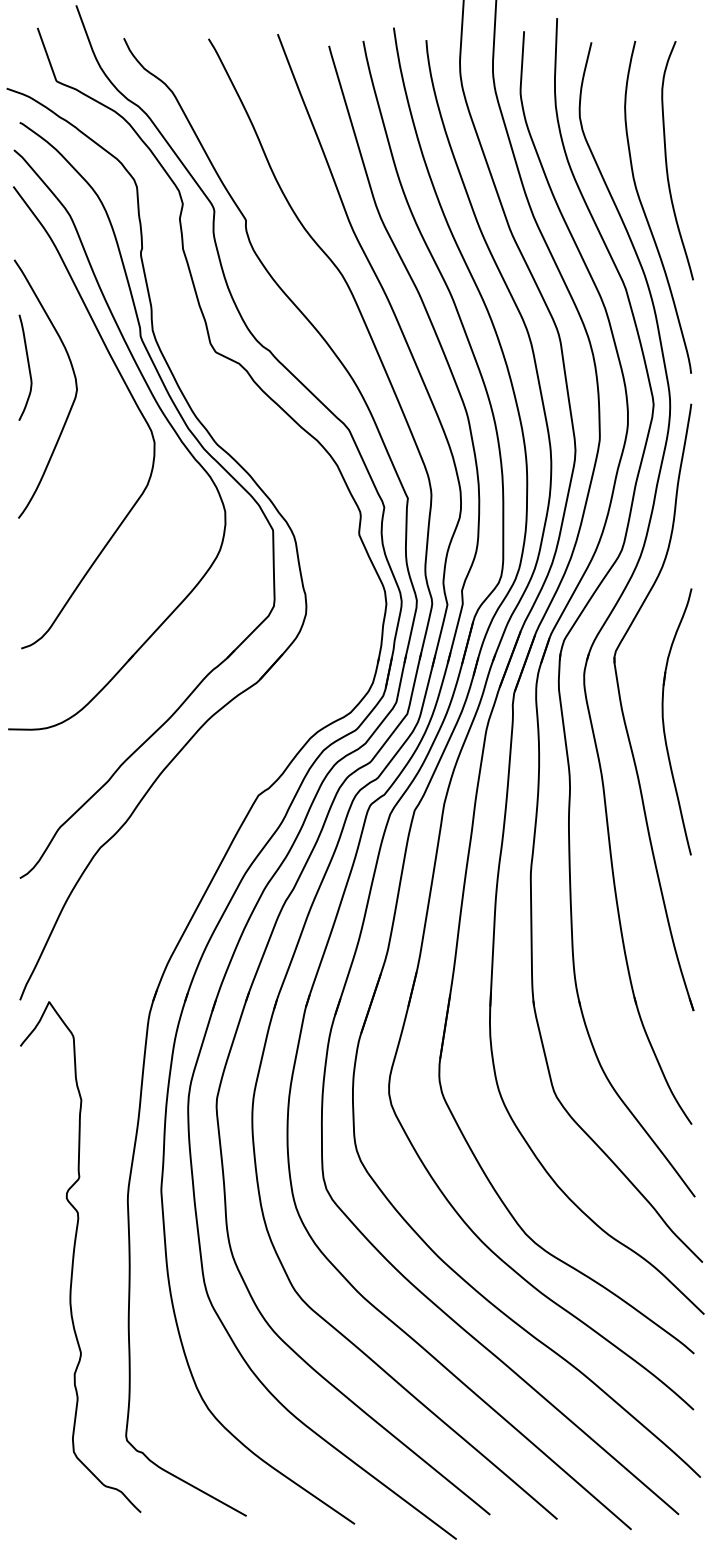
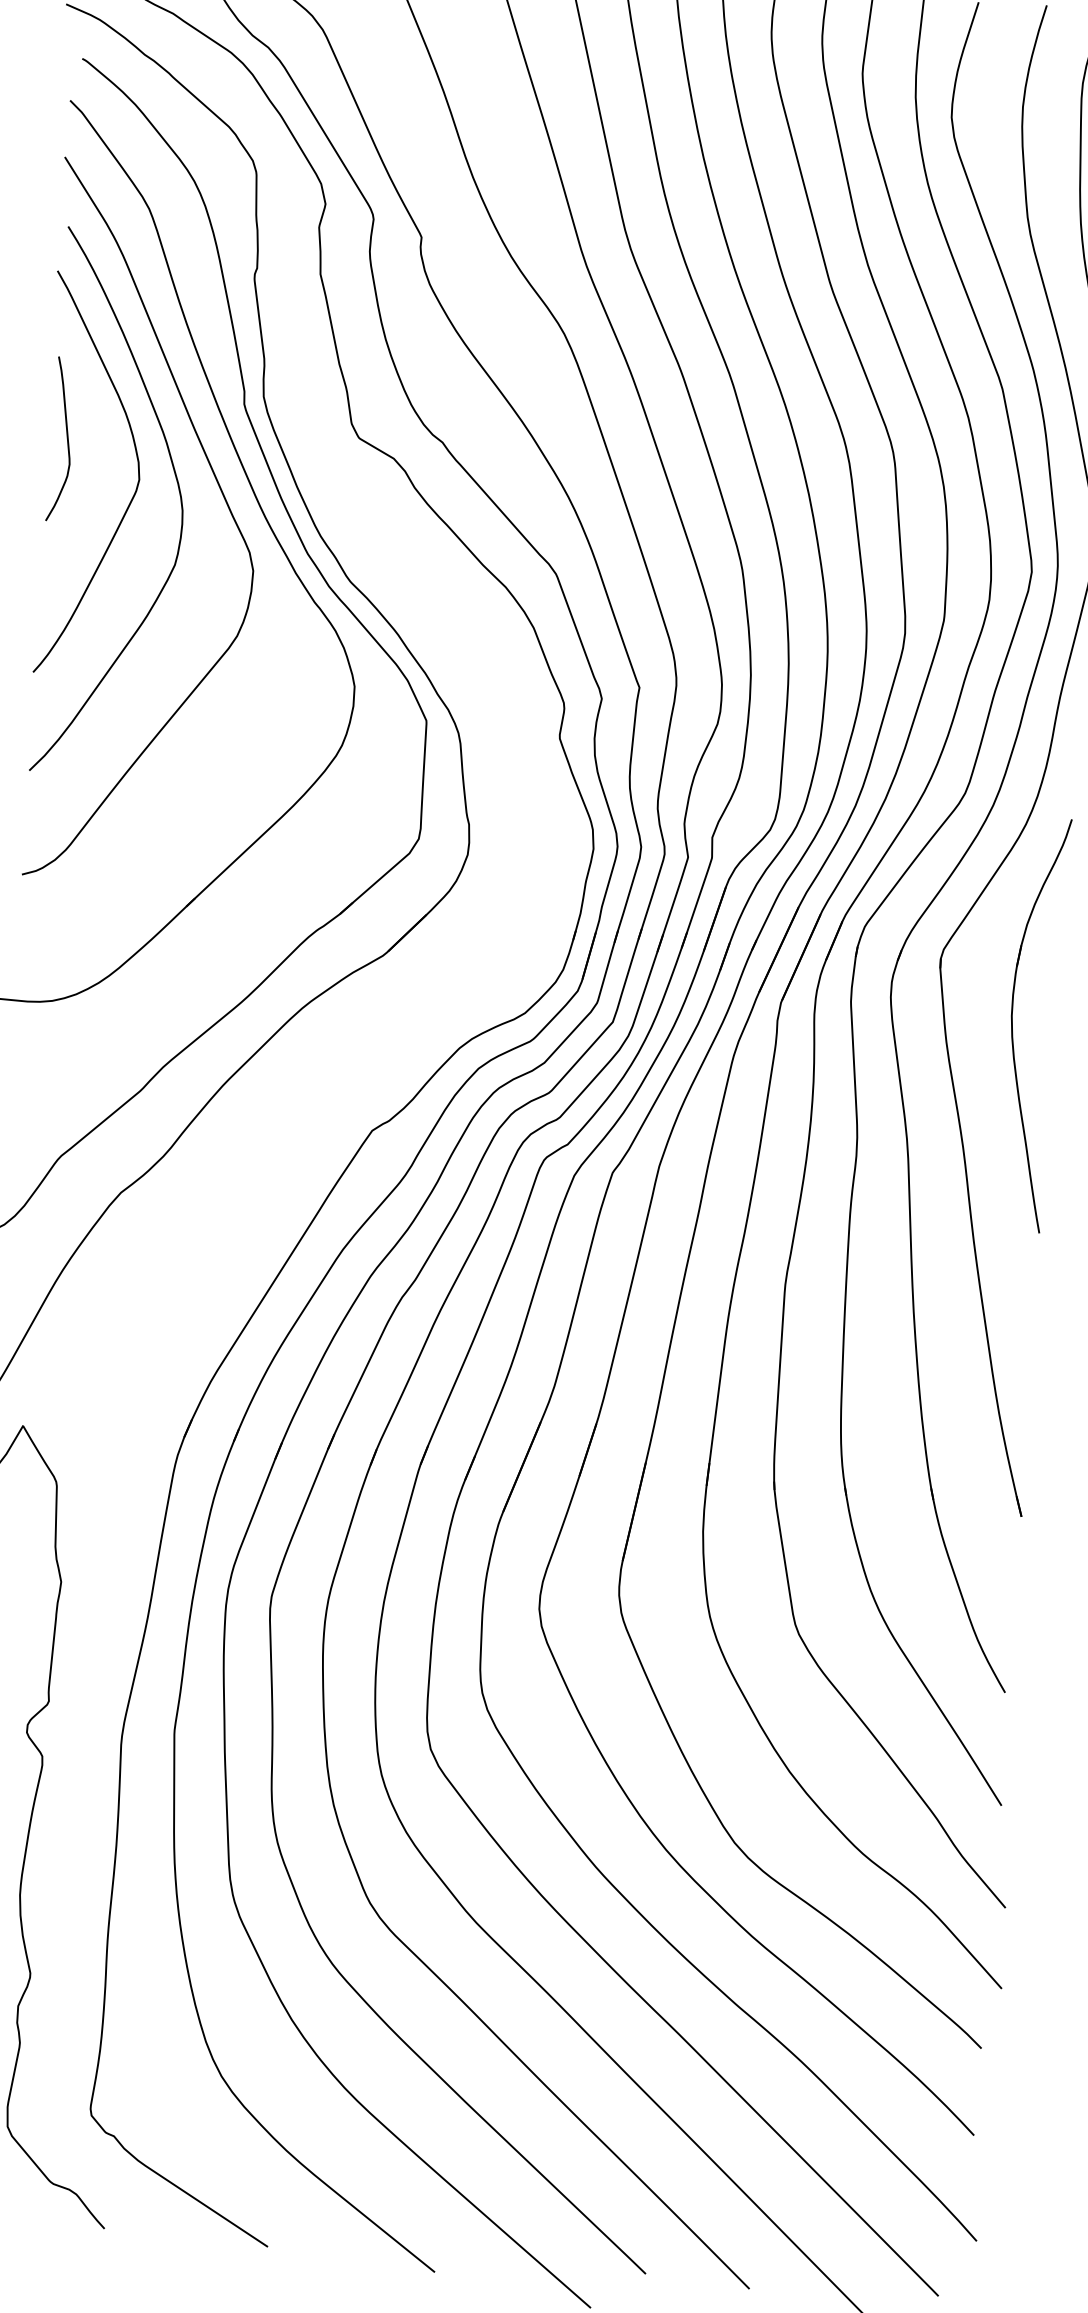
curve: (101, 392) -> (176, 486), added
part: (664, 722) -> (1013, 1024), moved

